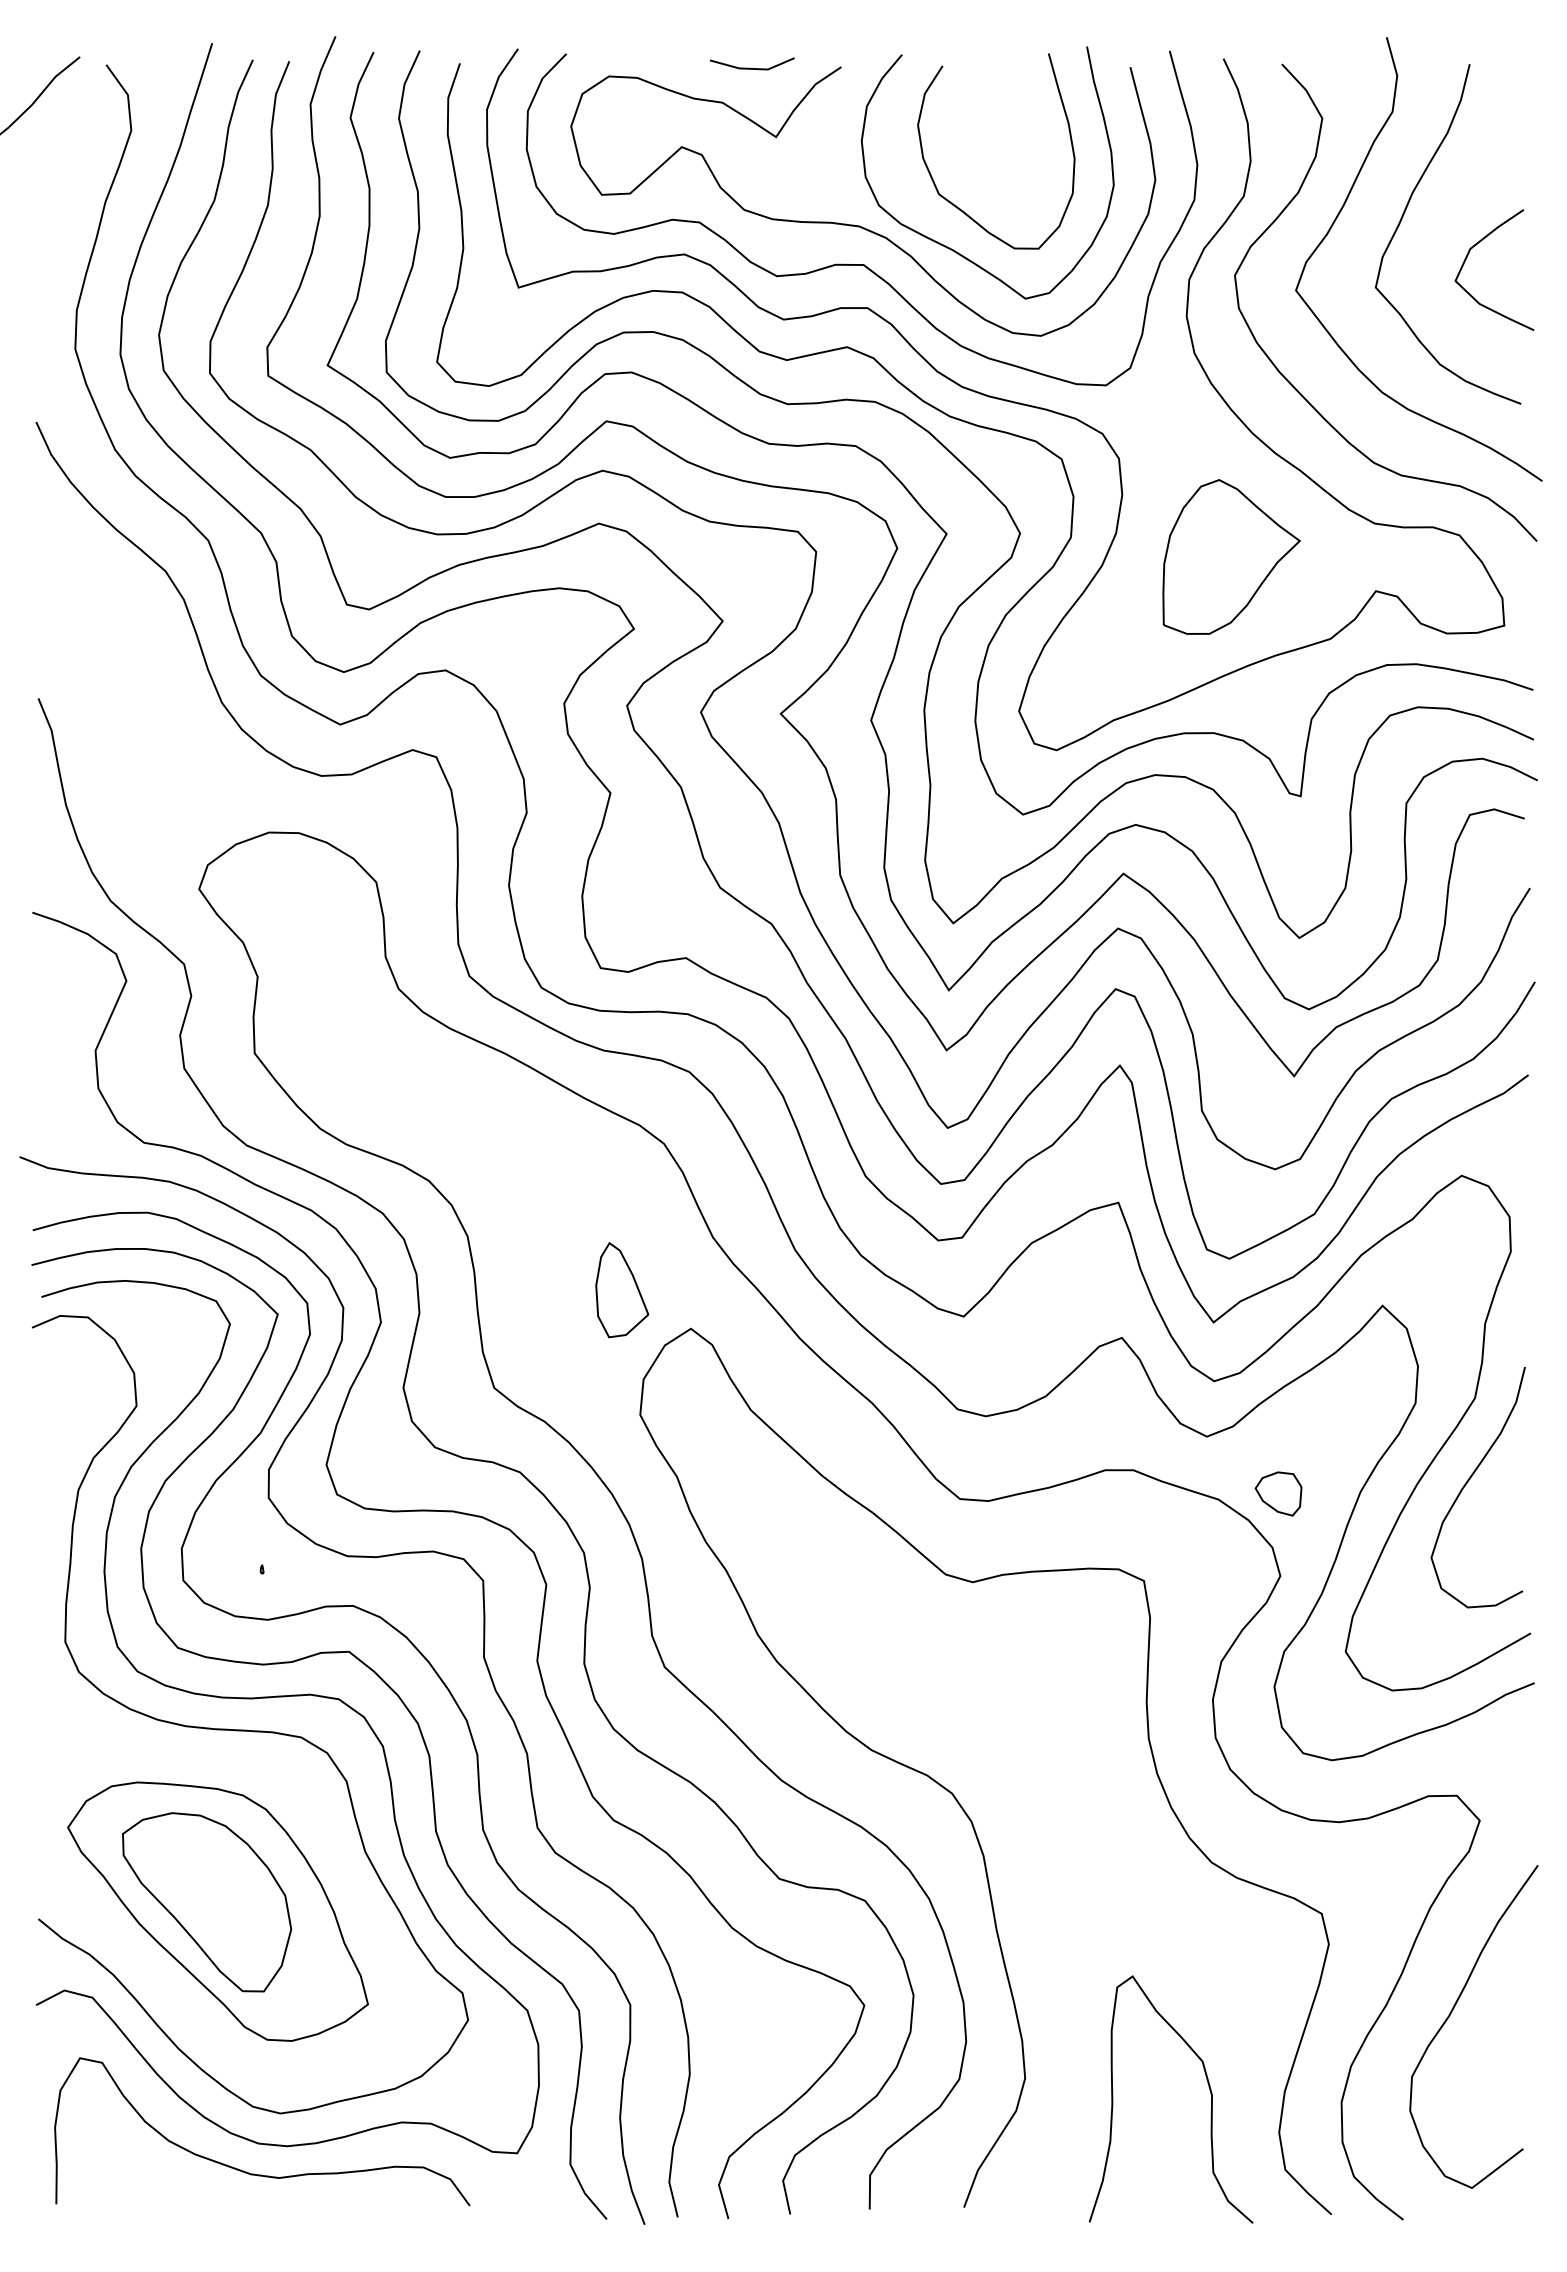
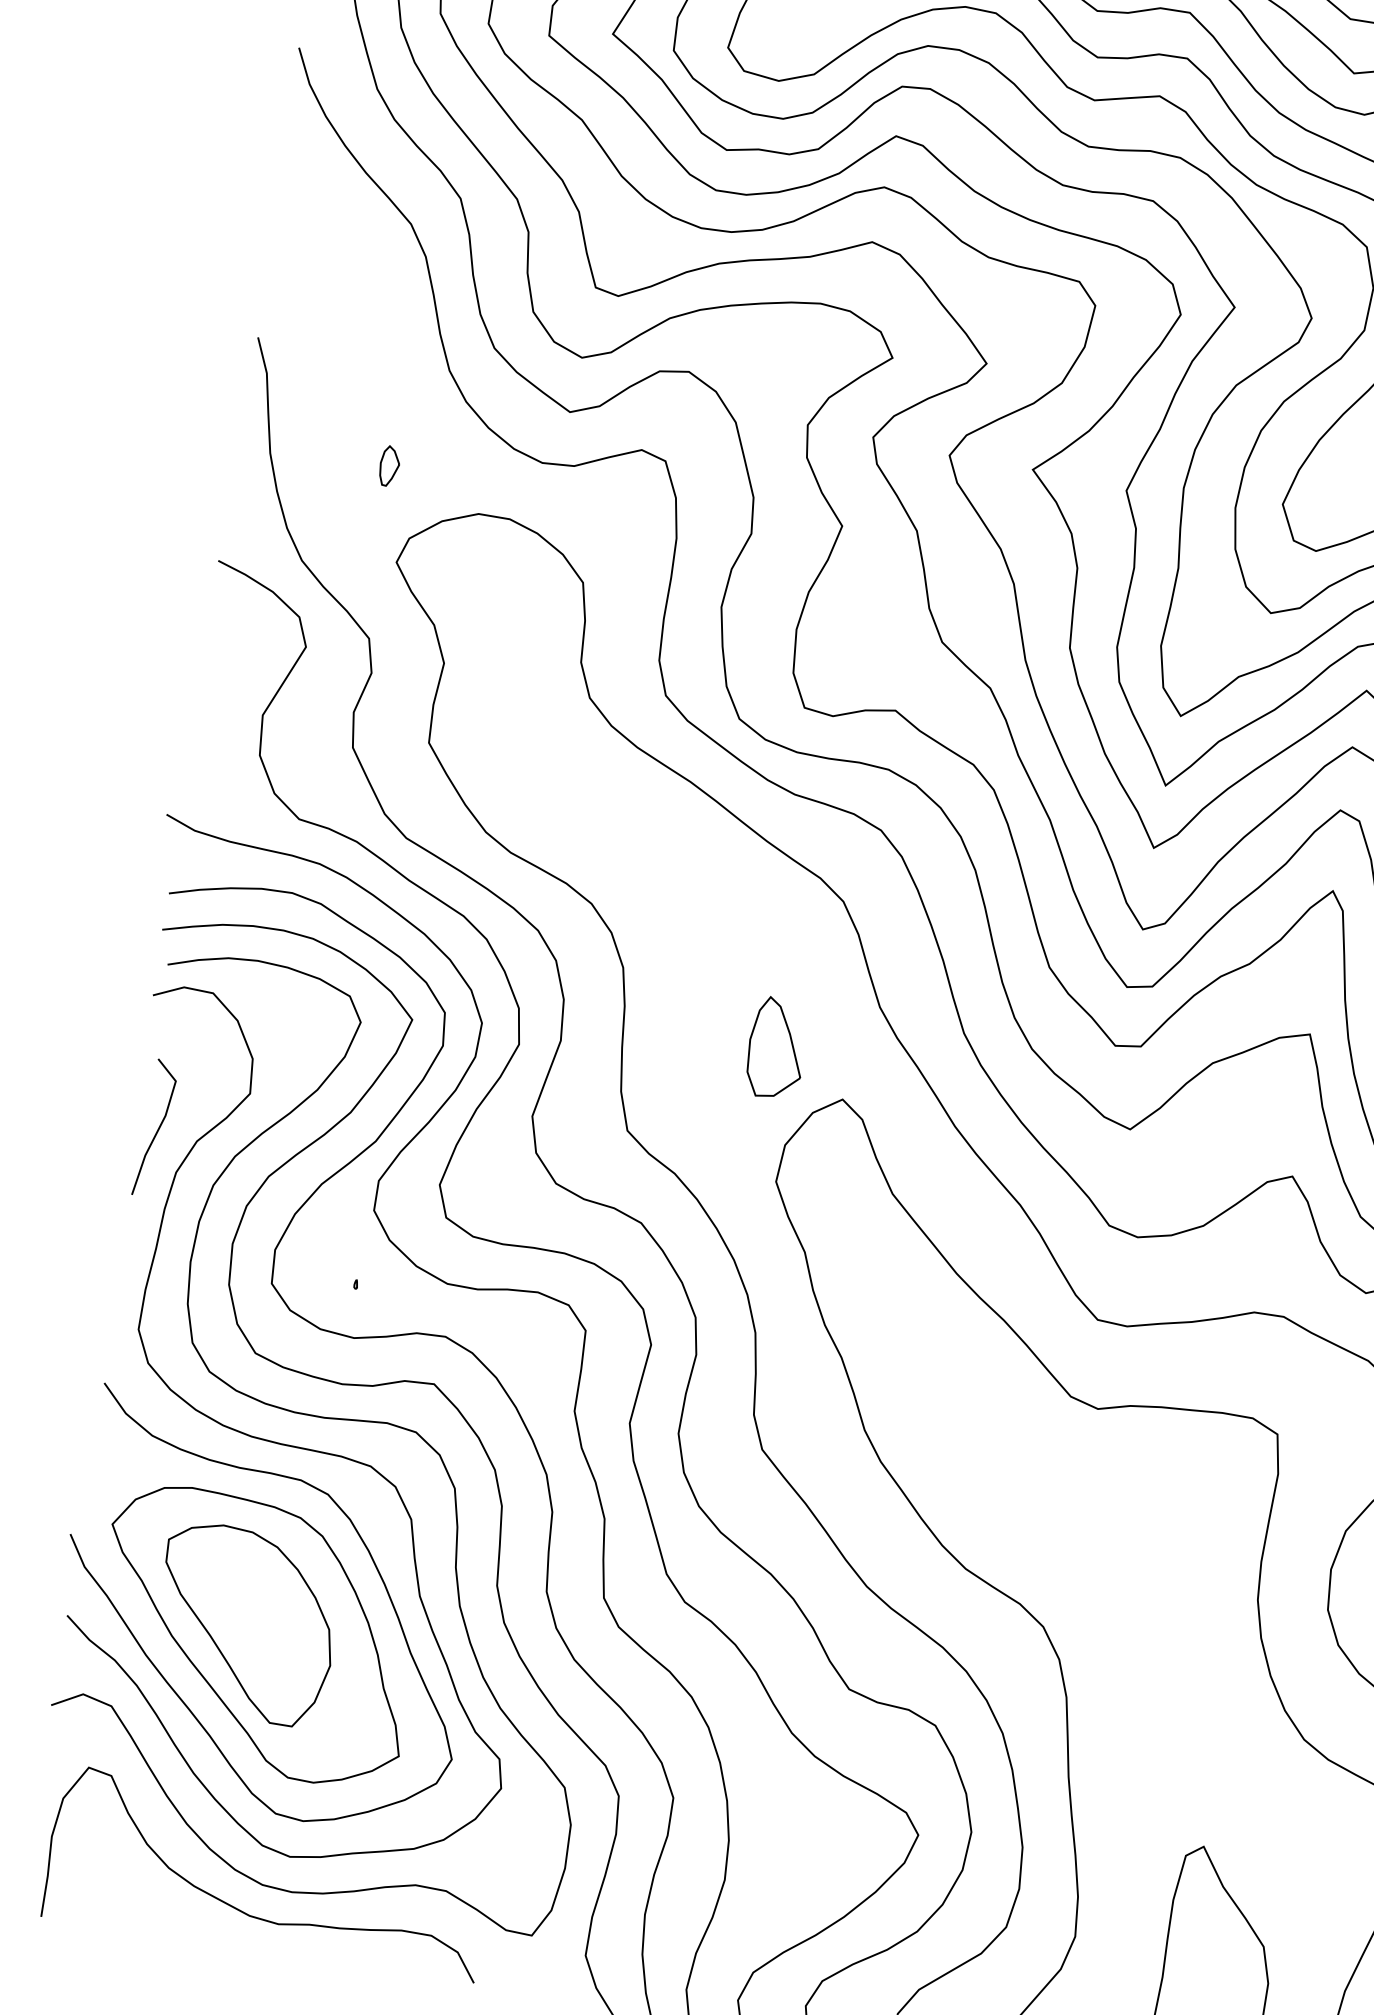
part: (178, 800) -> (388, 466), added
line: (54, 1453) -> (156, 1130), added
curve: (313, 1822) -> (370, 1557), added

